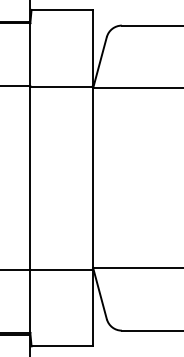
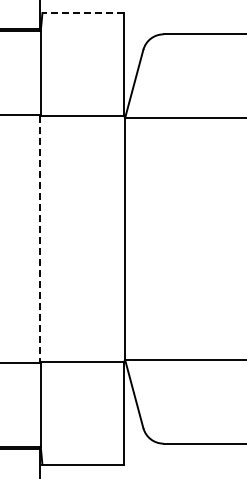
line: (62, 10) -> (83, 13), solid -> dashed
line: (30, 177) -> (40, 238), solid -> dashed

